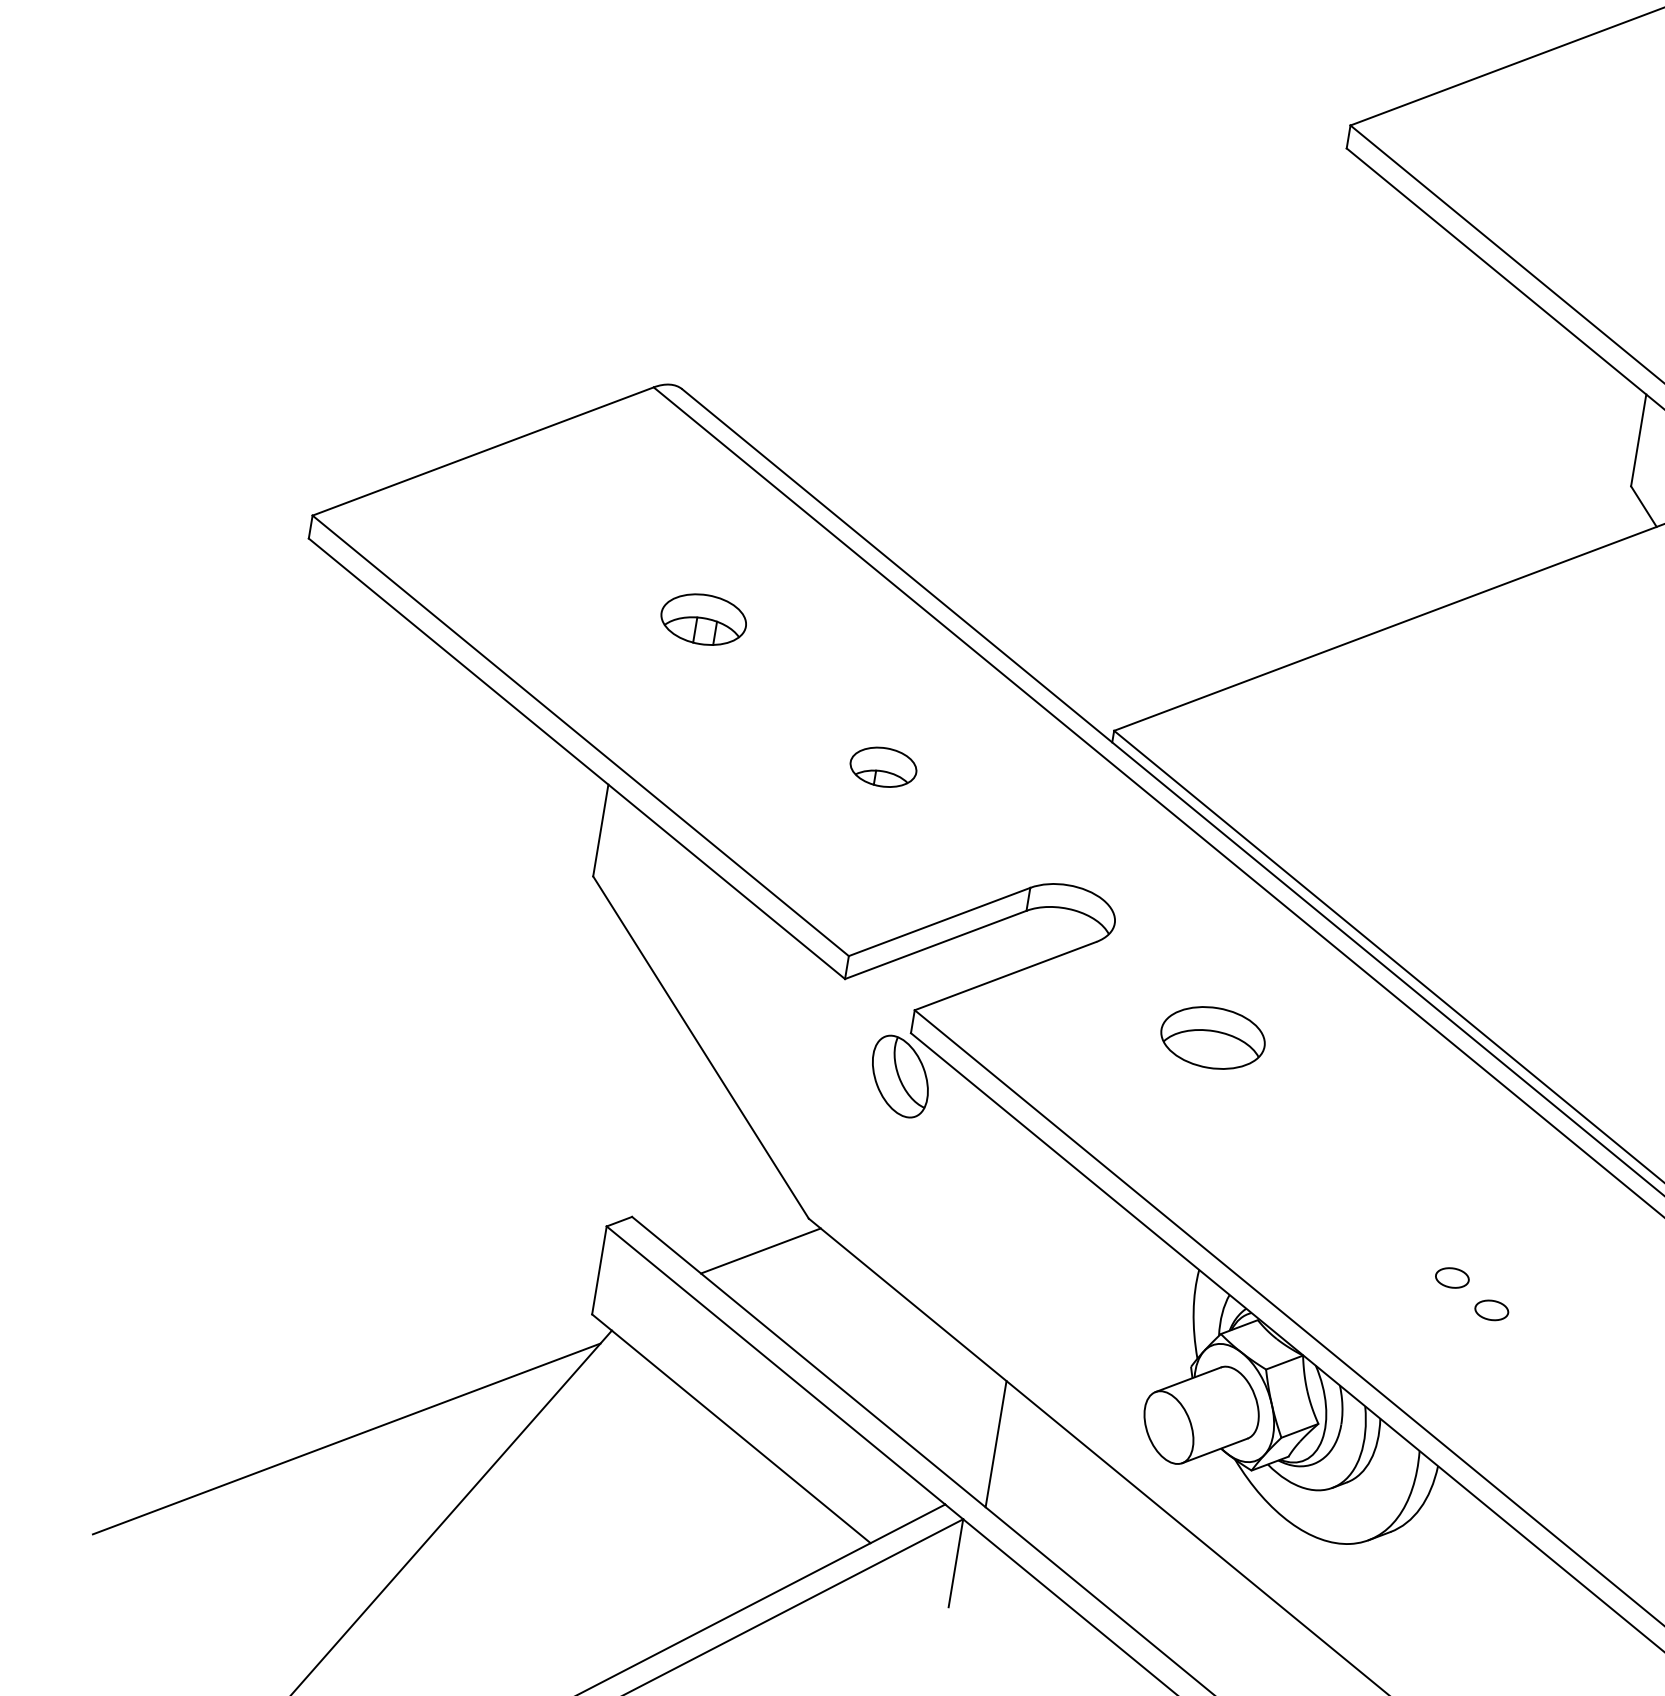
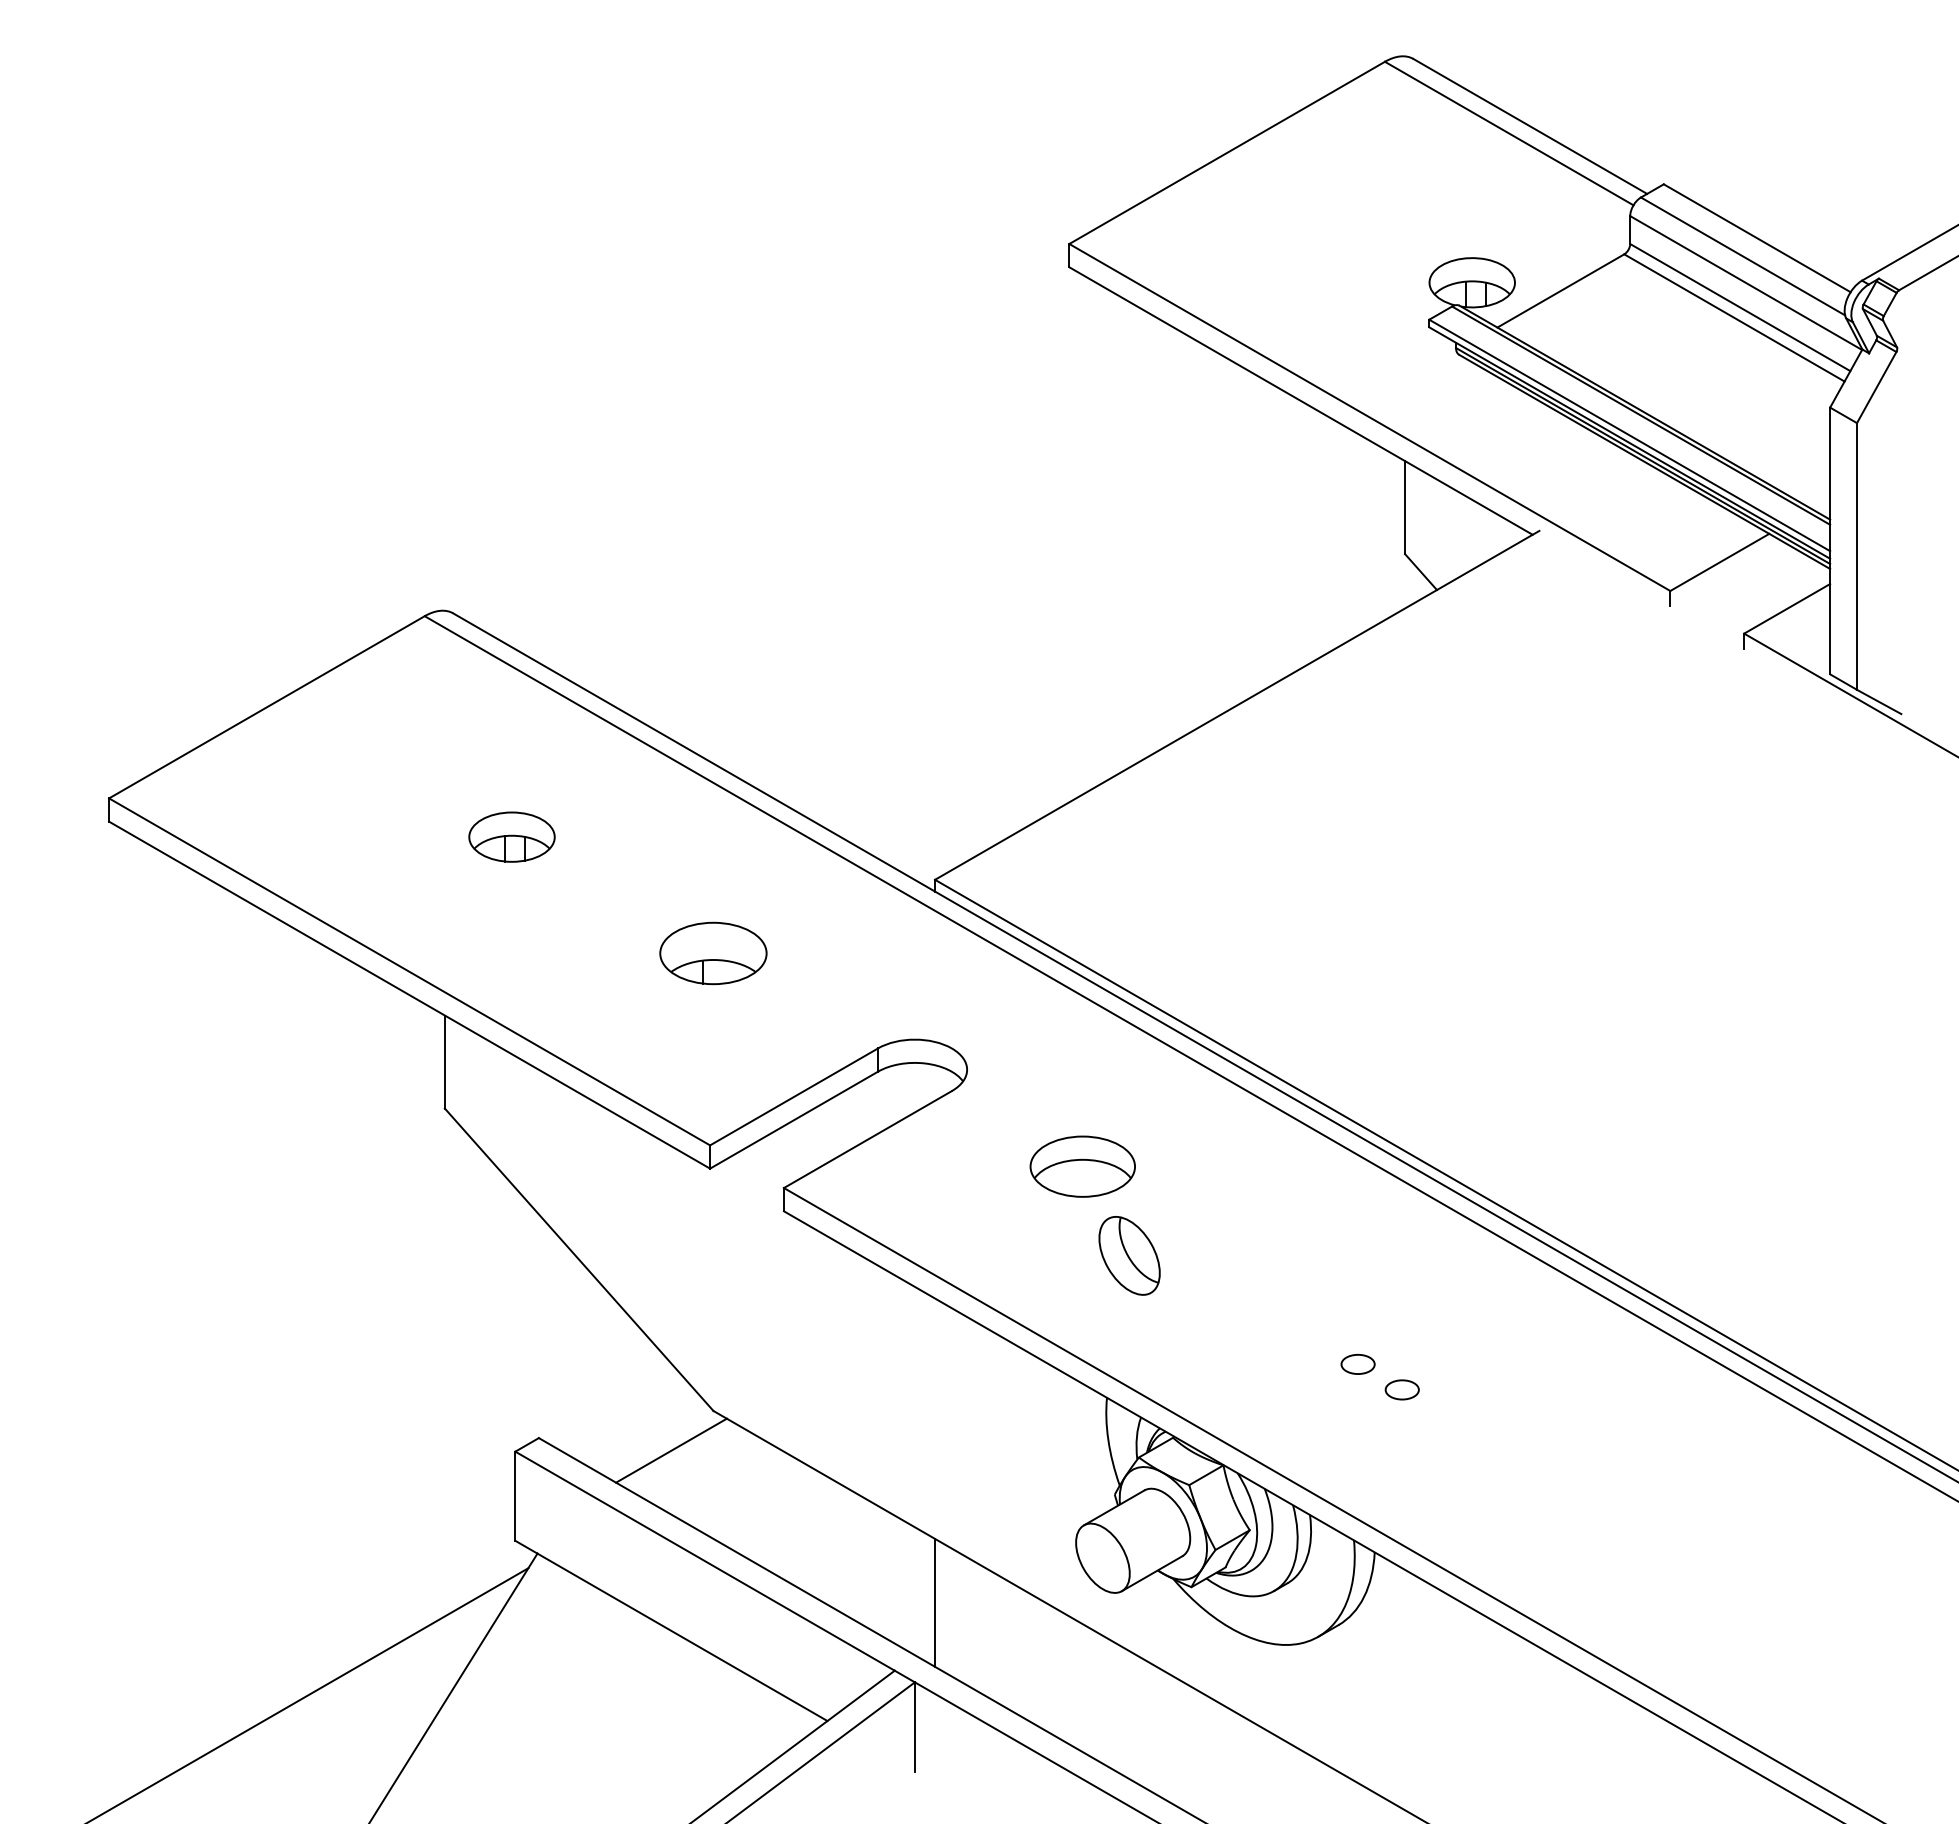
part: (883, 767) -> (713, 953), size x1.6
part: (900, 1076) -> (1129, 1255), moved

